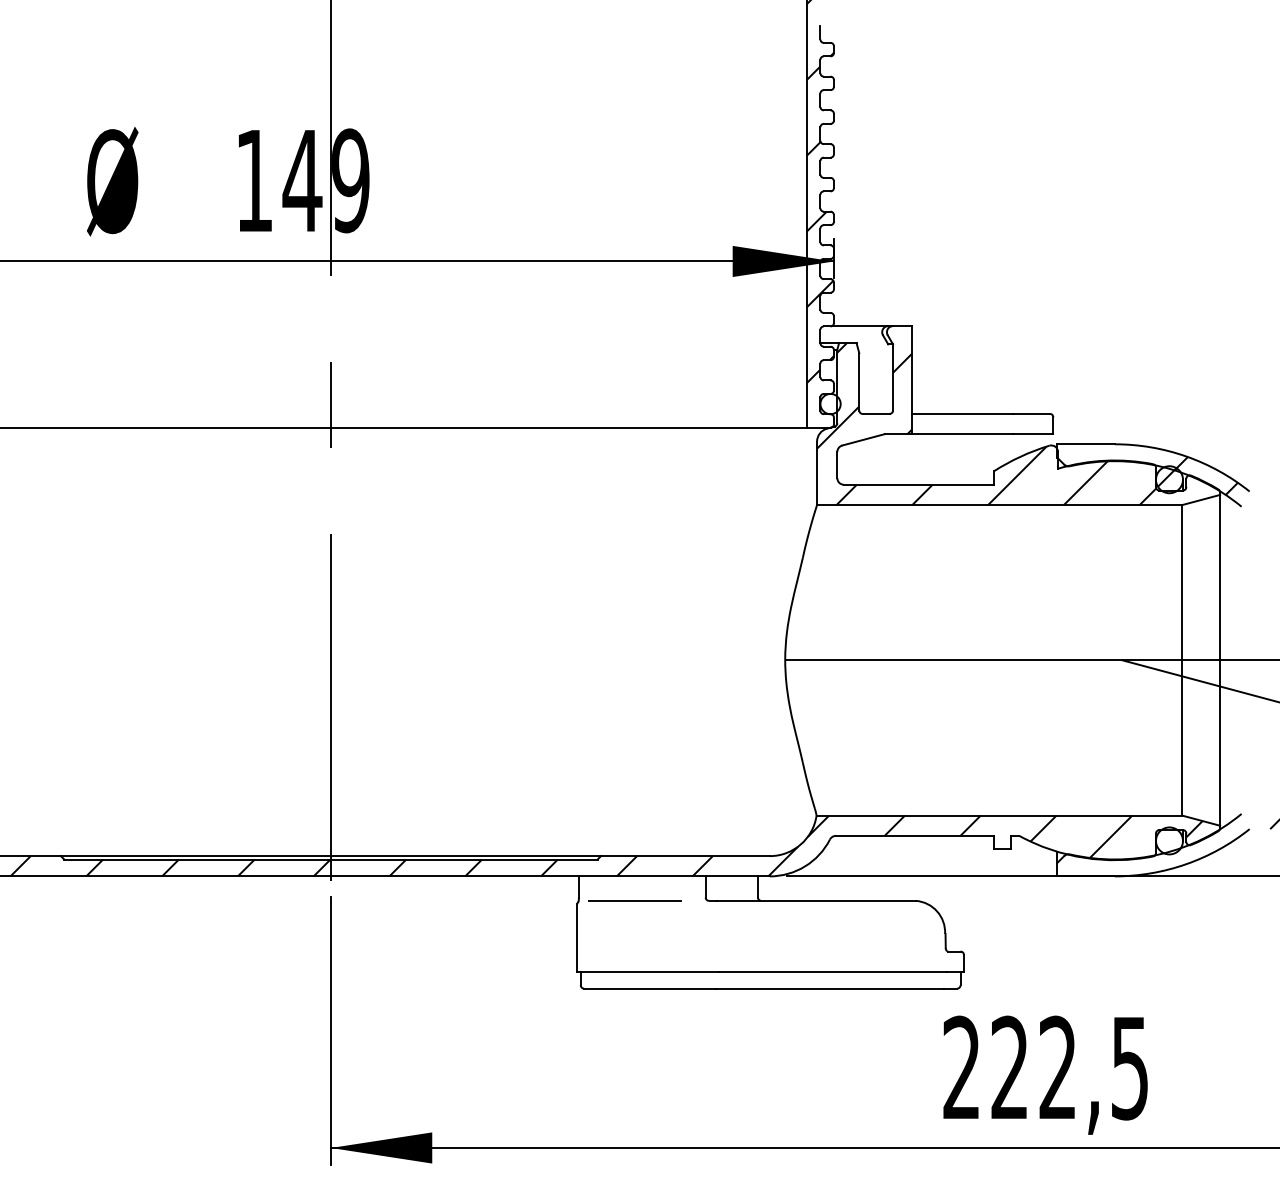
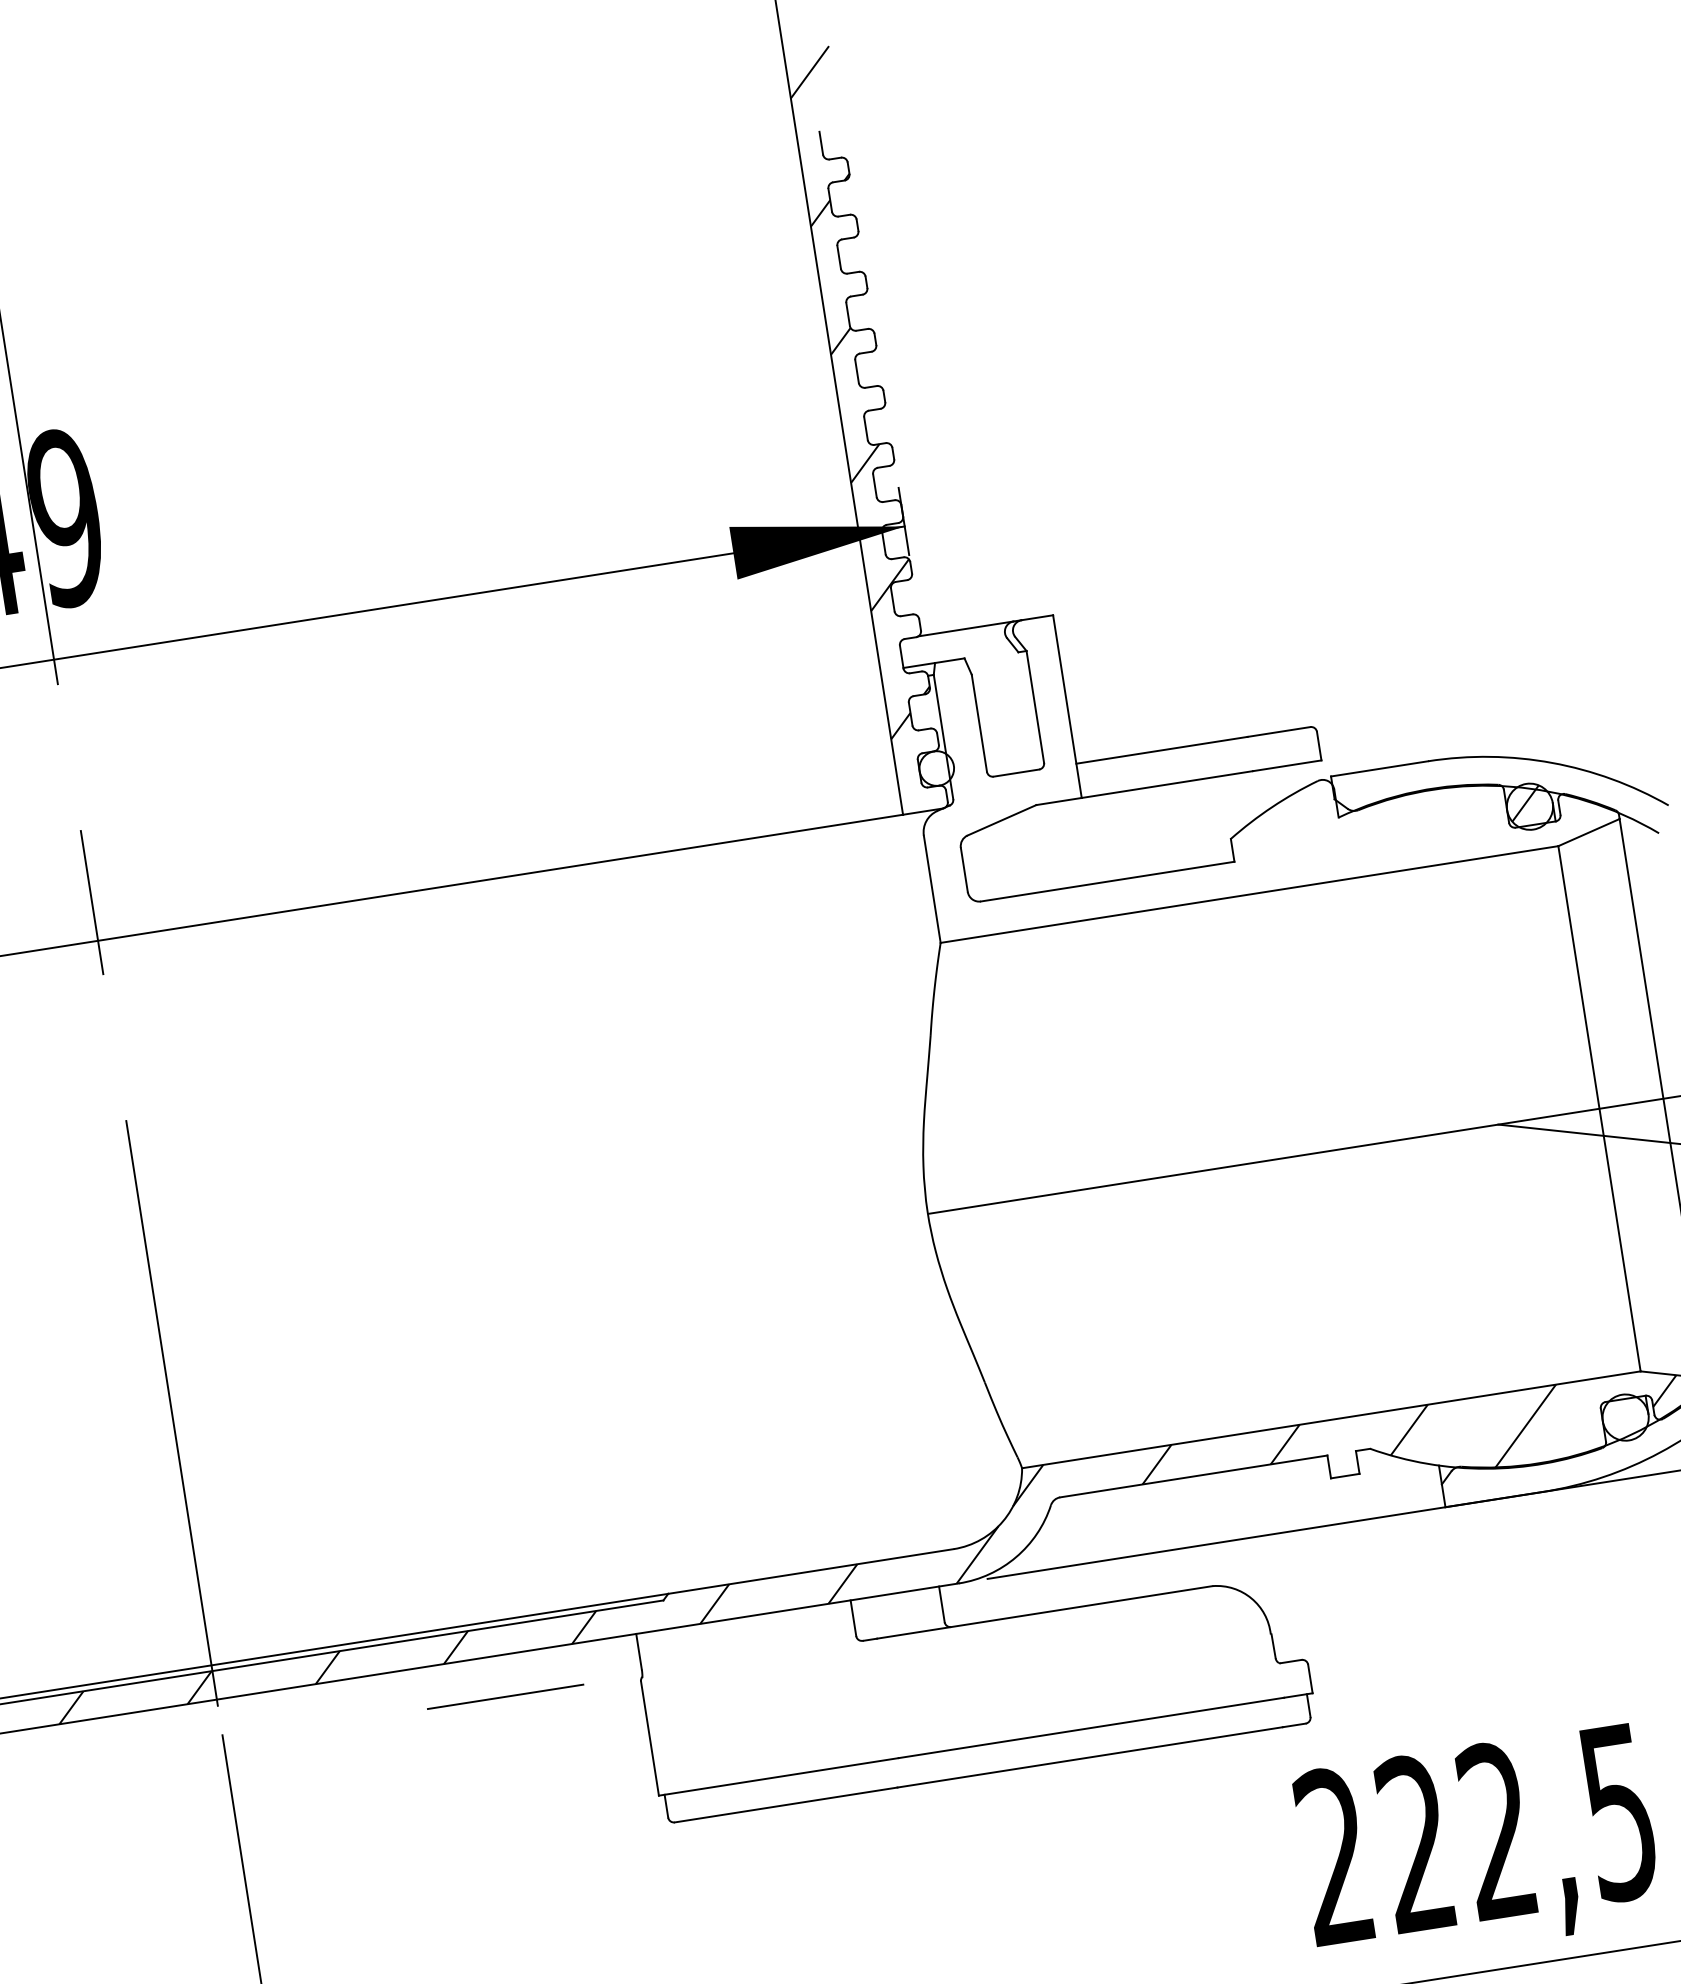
hatch: (986, 424) -> (1205, 761), removed
hatch: (1205, 475) -> (1589, 790), removed
line: (634, 900) -> (504, 1696), moved

